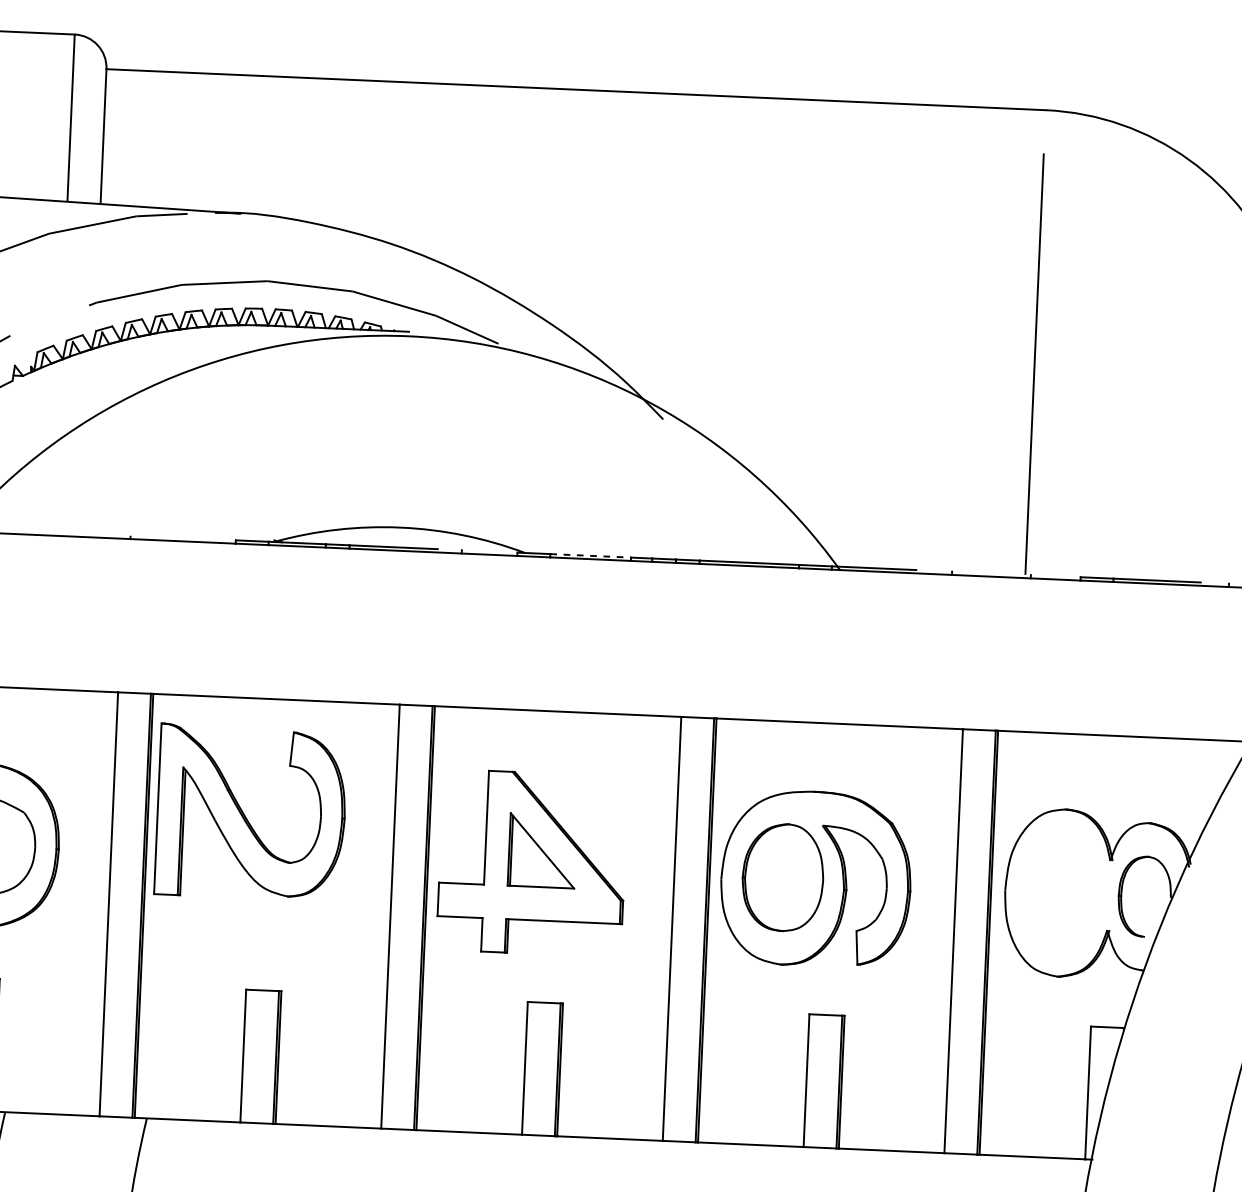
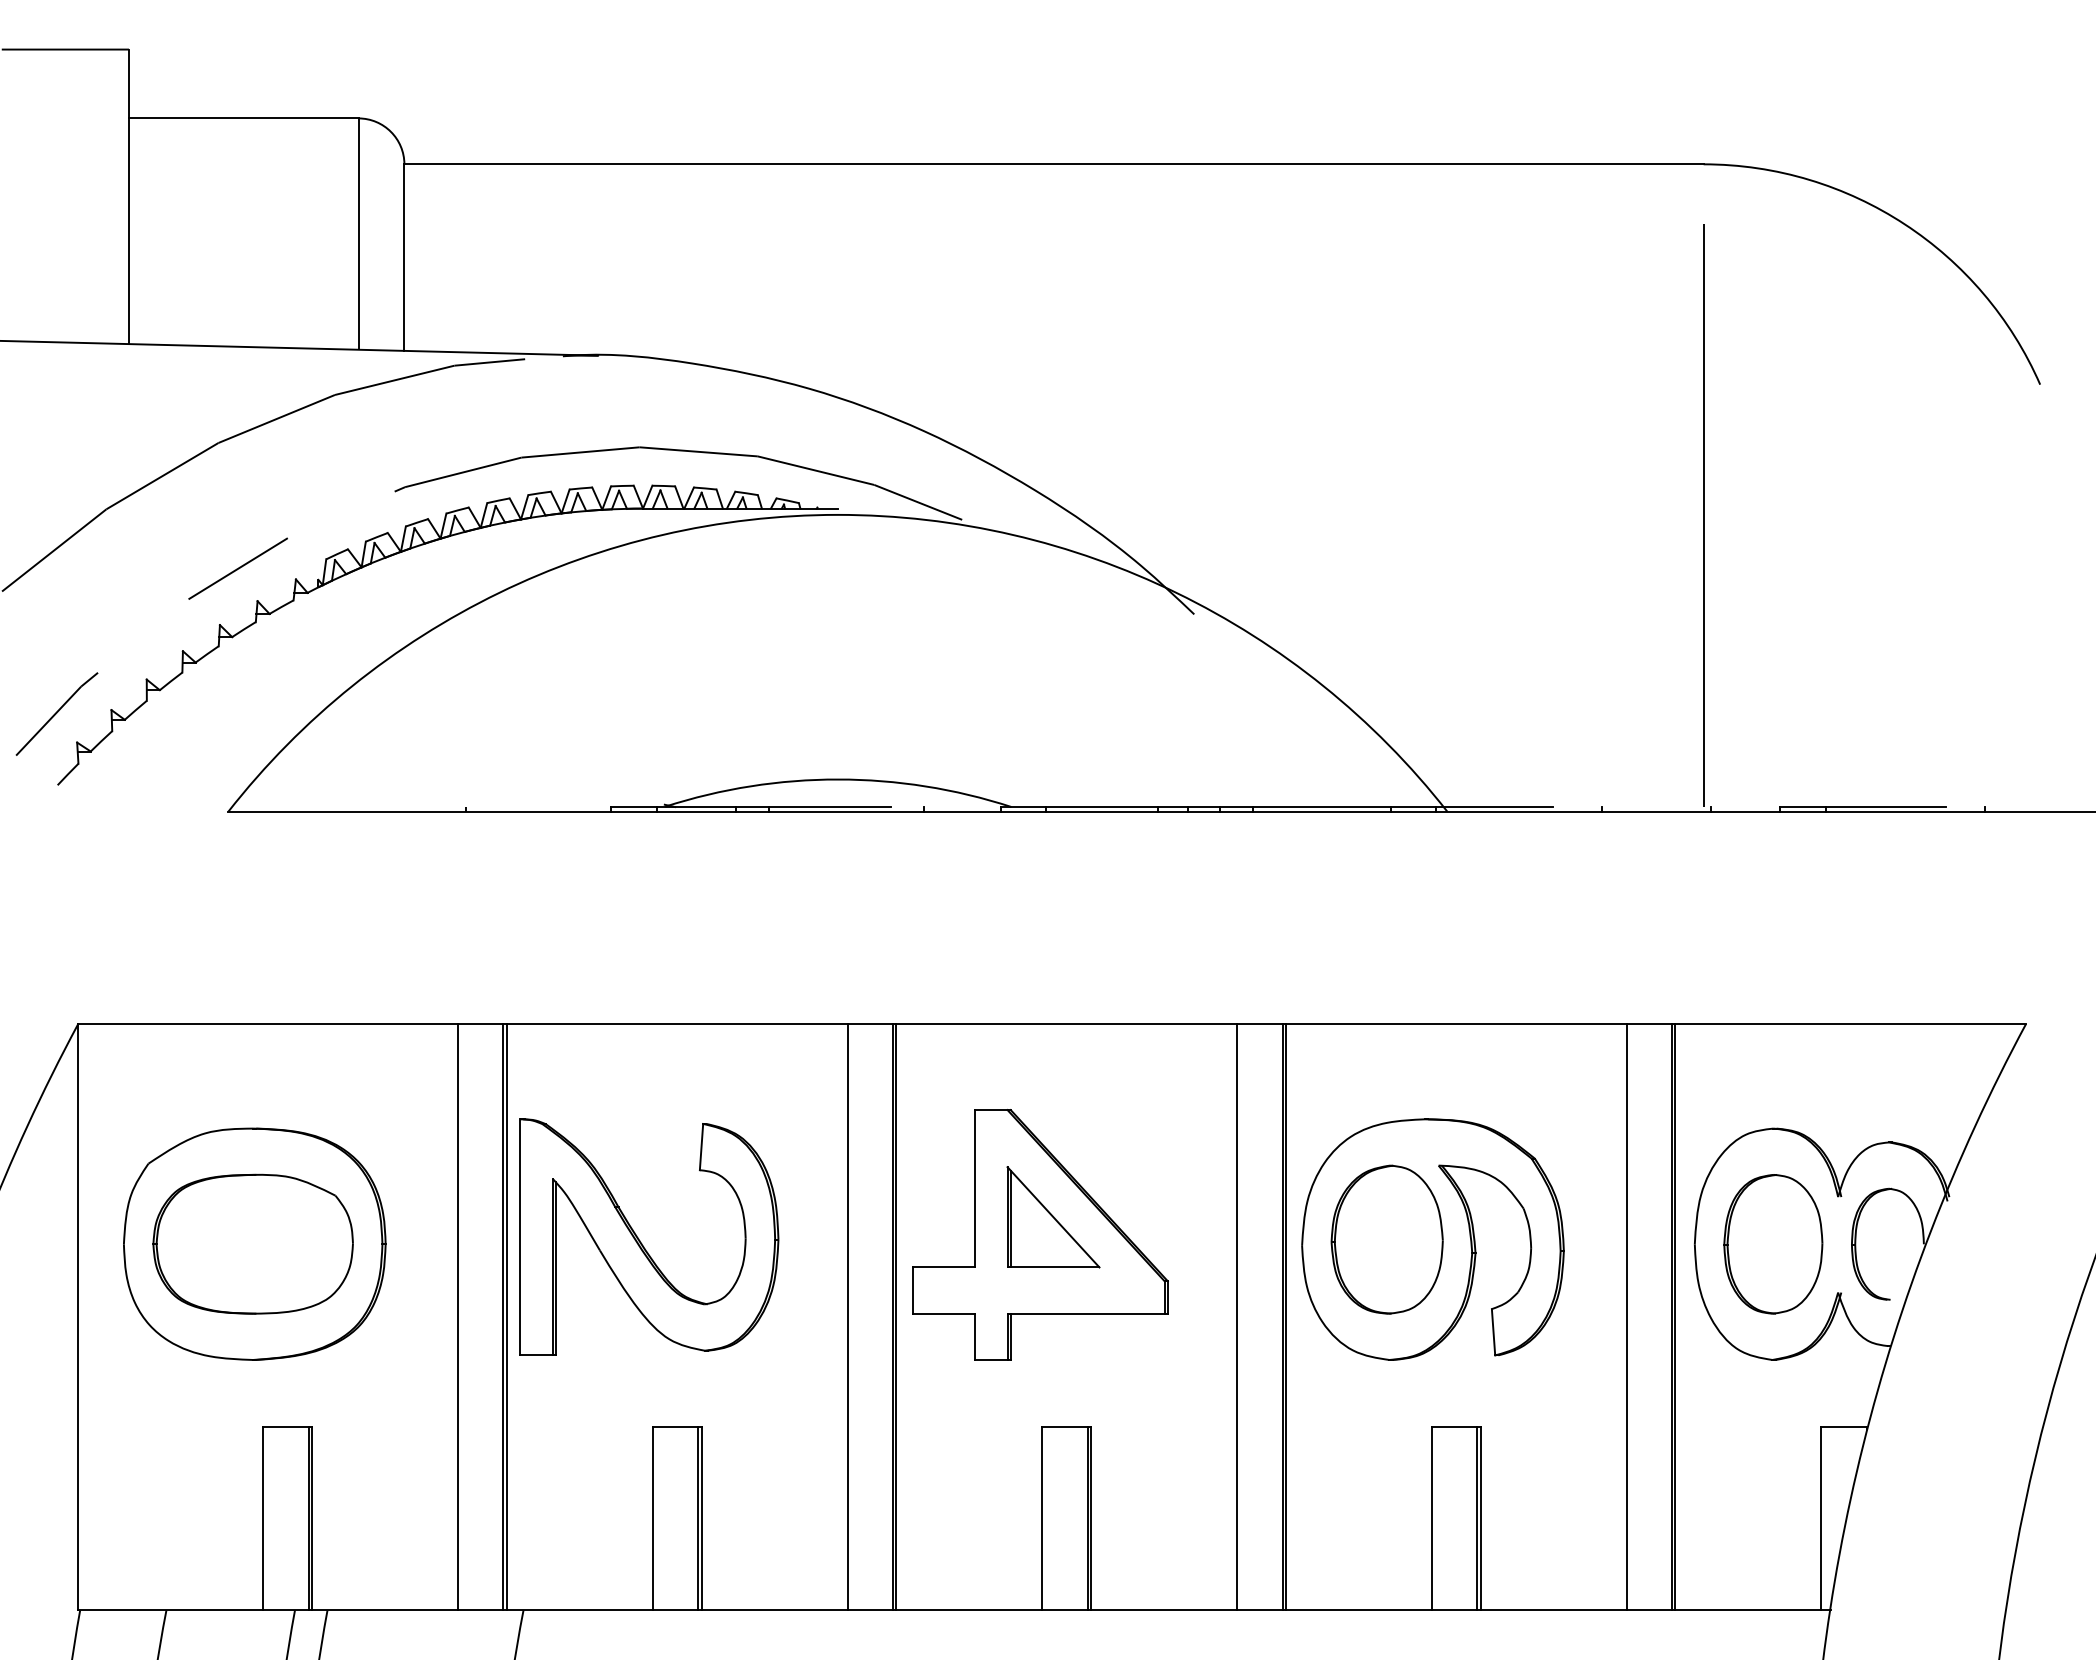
line: (590, 556) -> (1102, 807), dashed -> solid
part: (244, 814) -> (640, 1240), moved
part: (1062, 893) -> (1773, 1244), added

